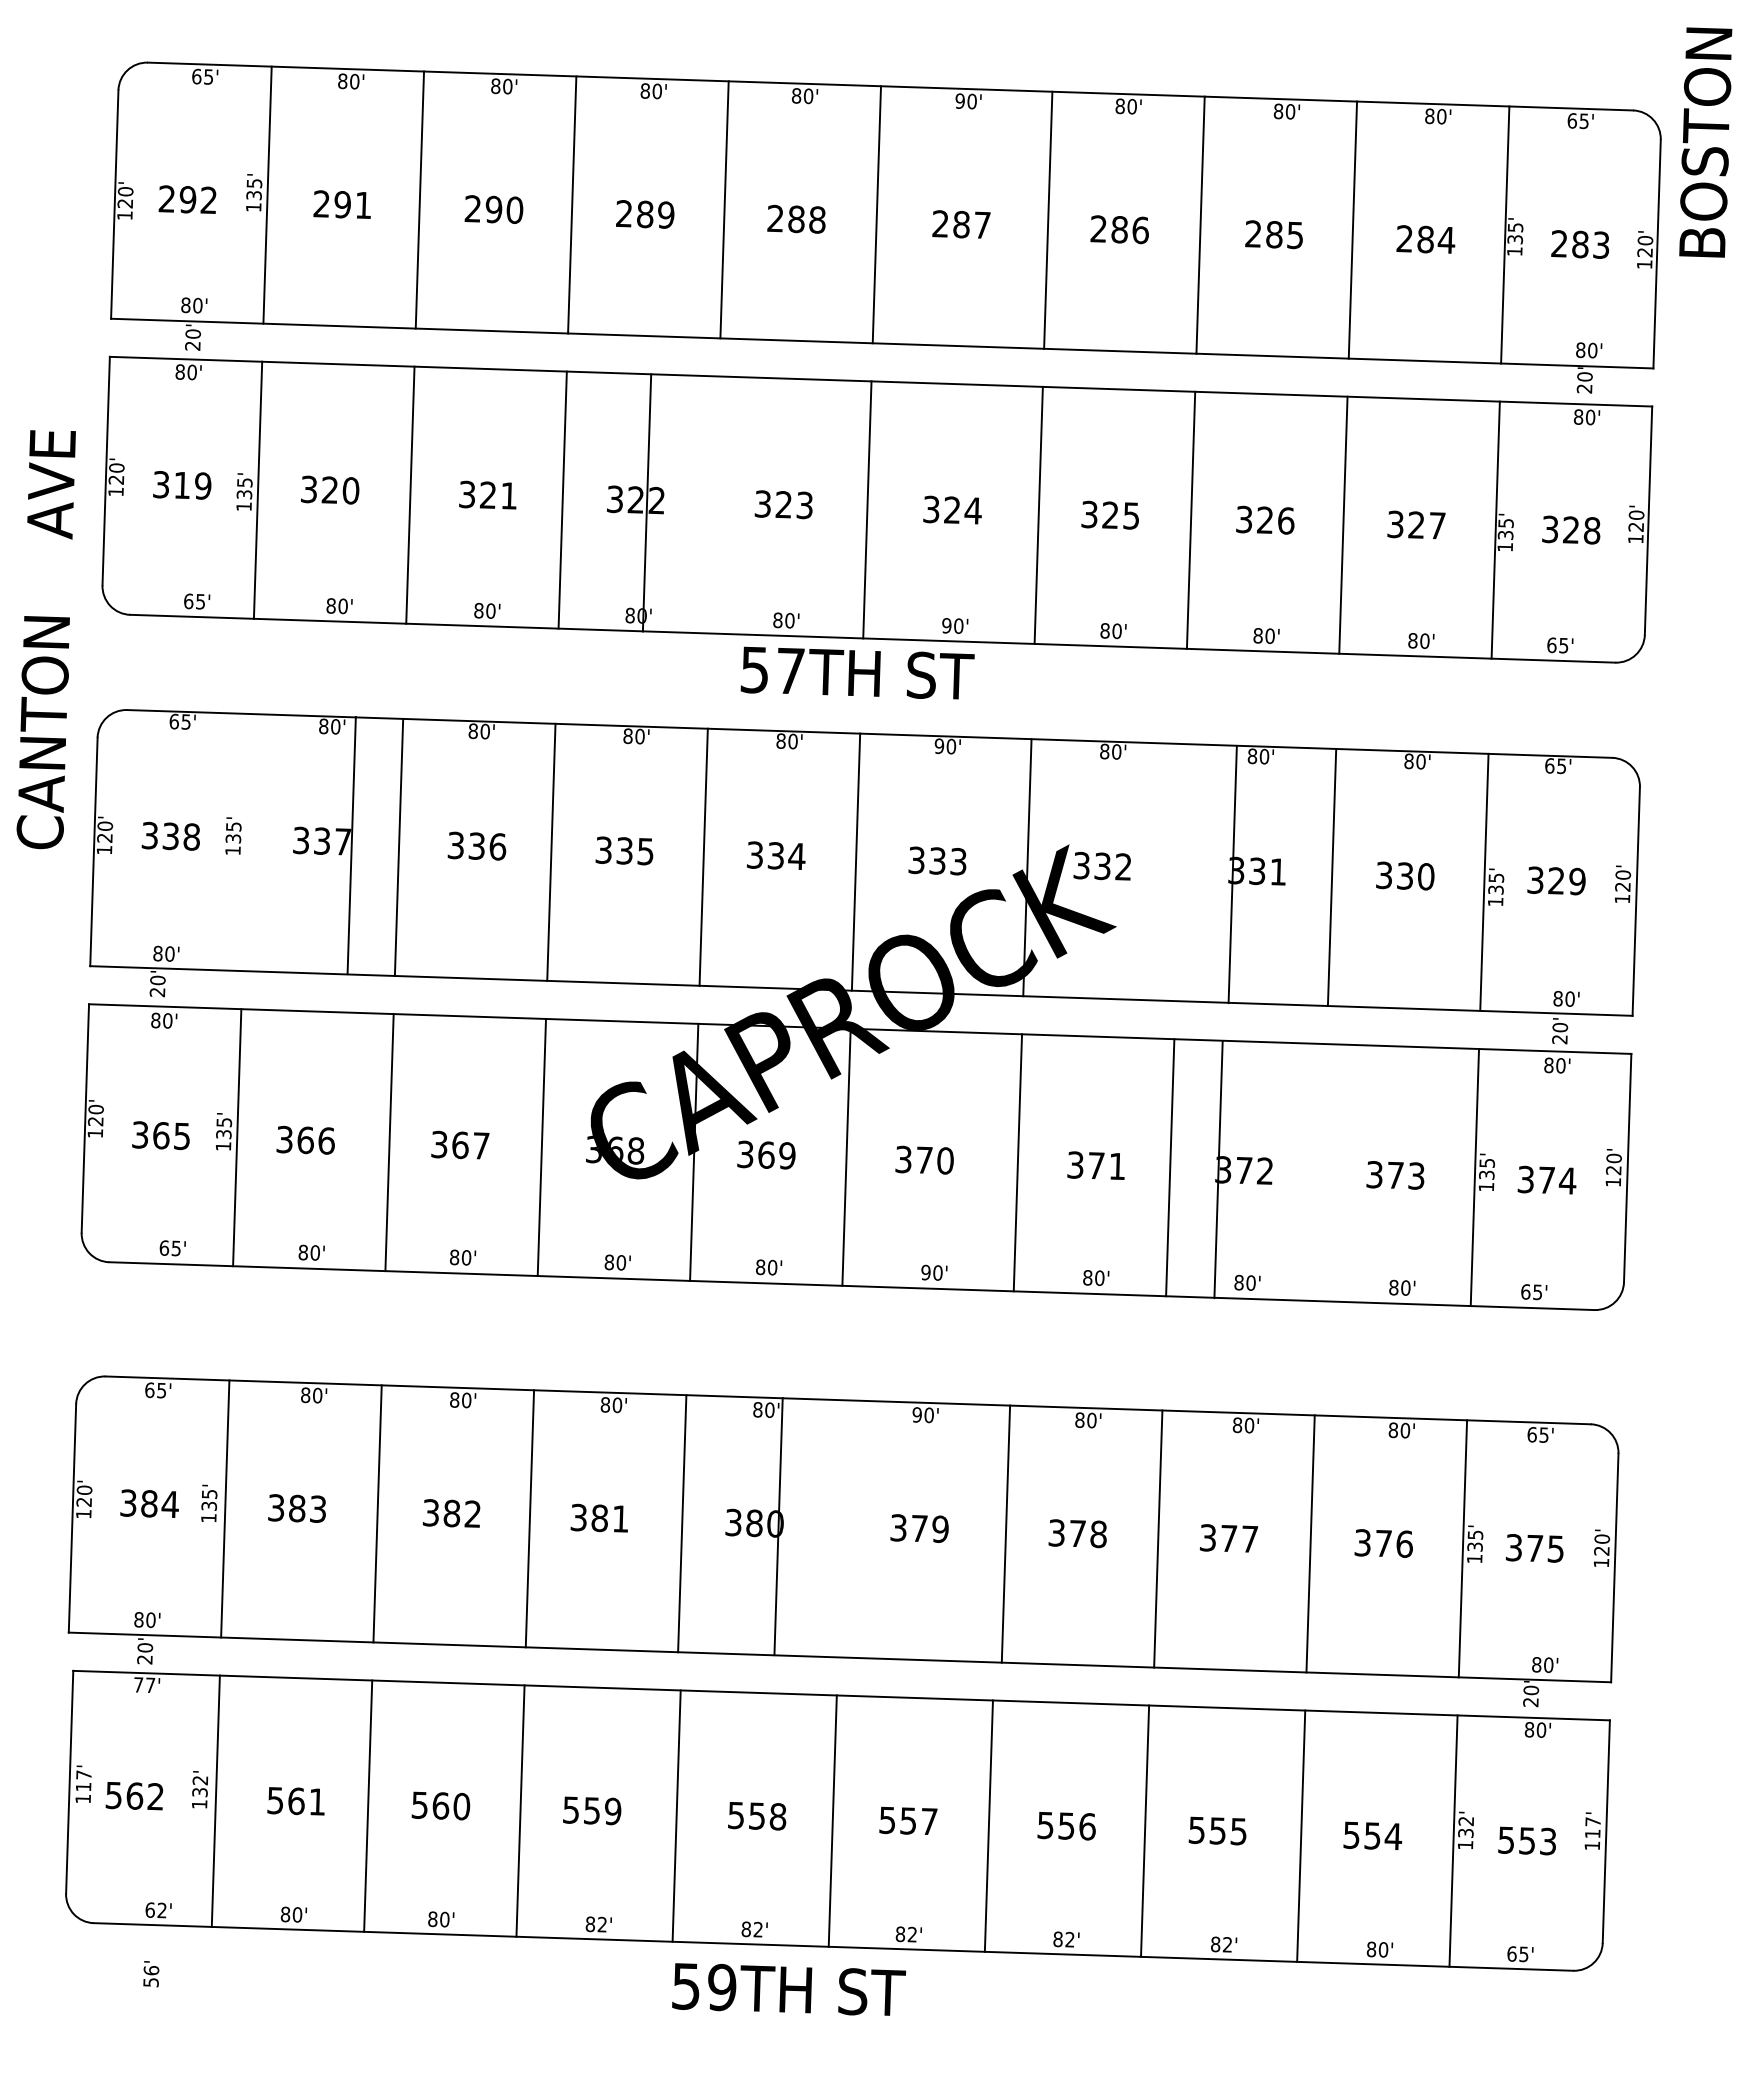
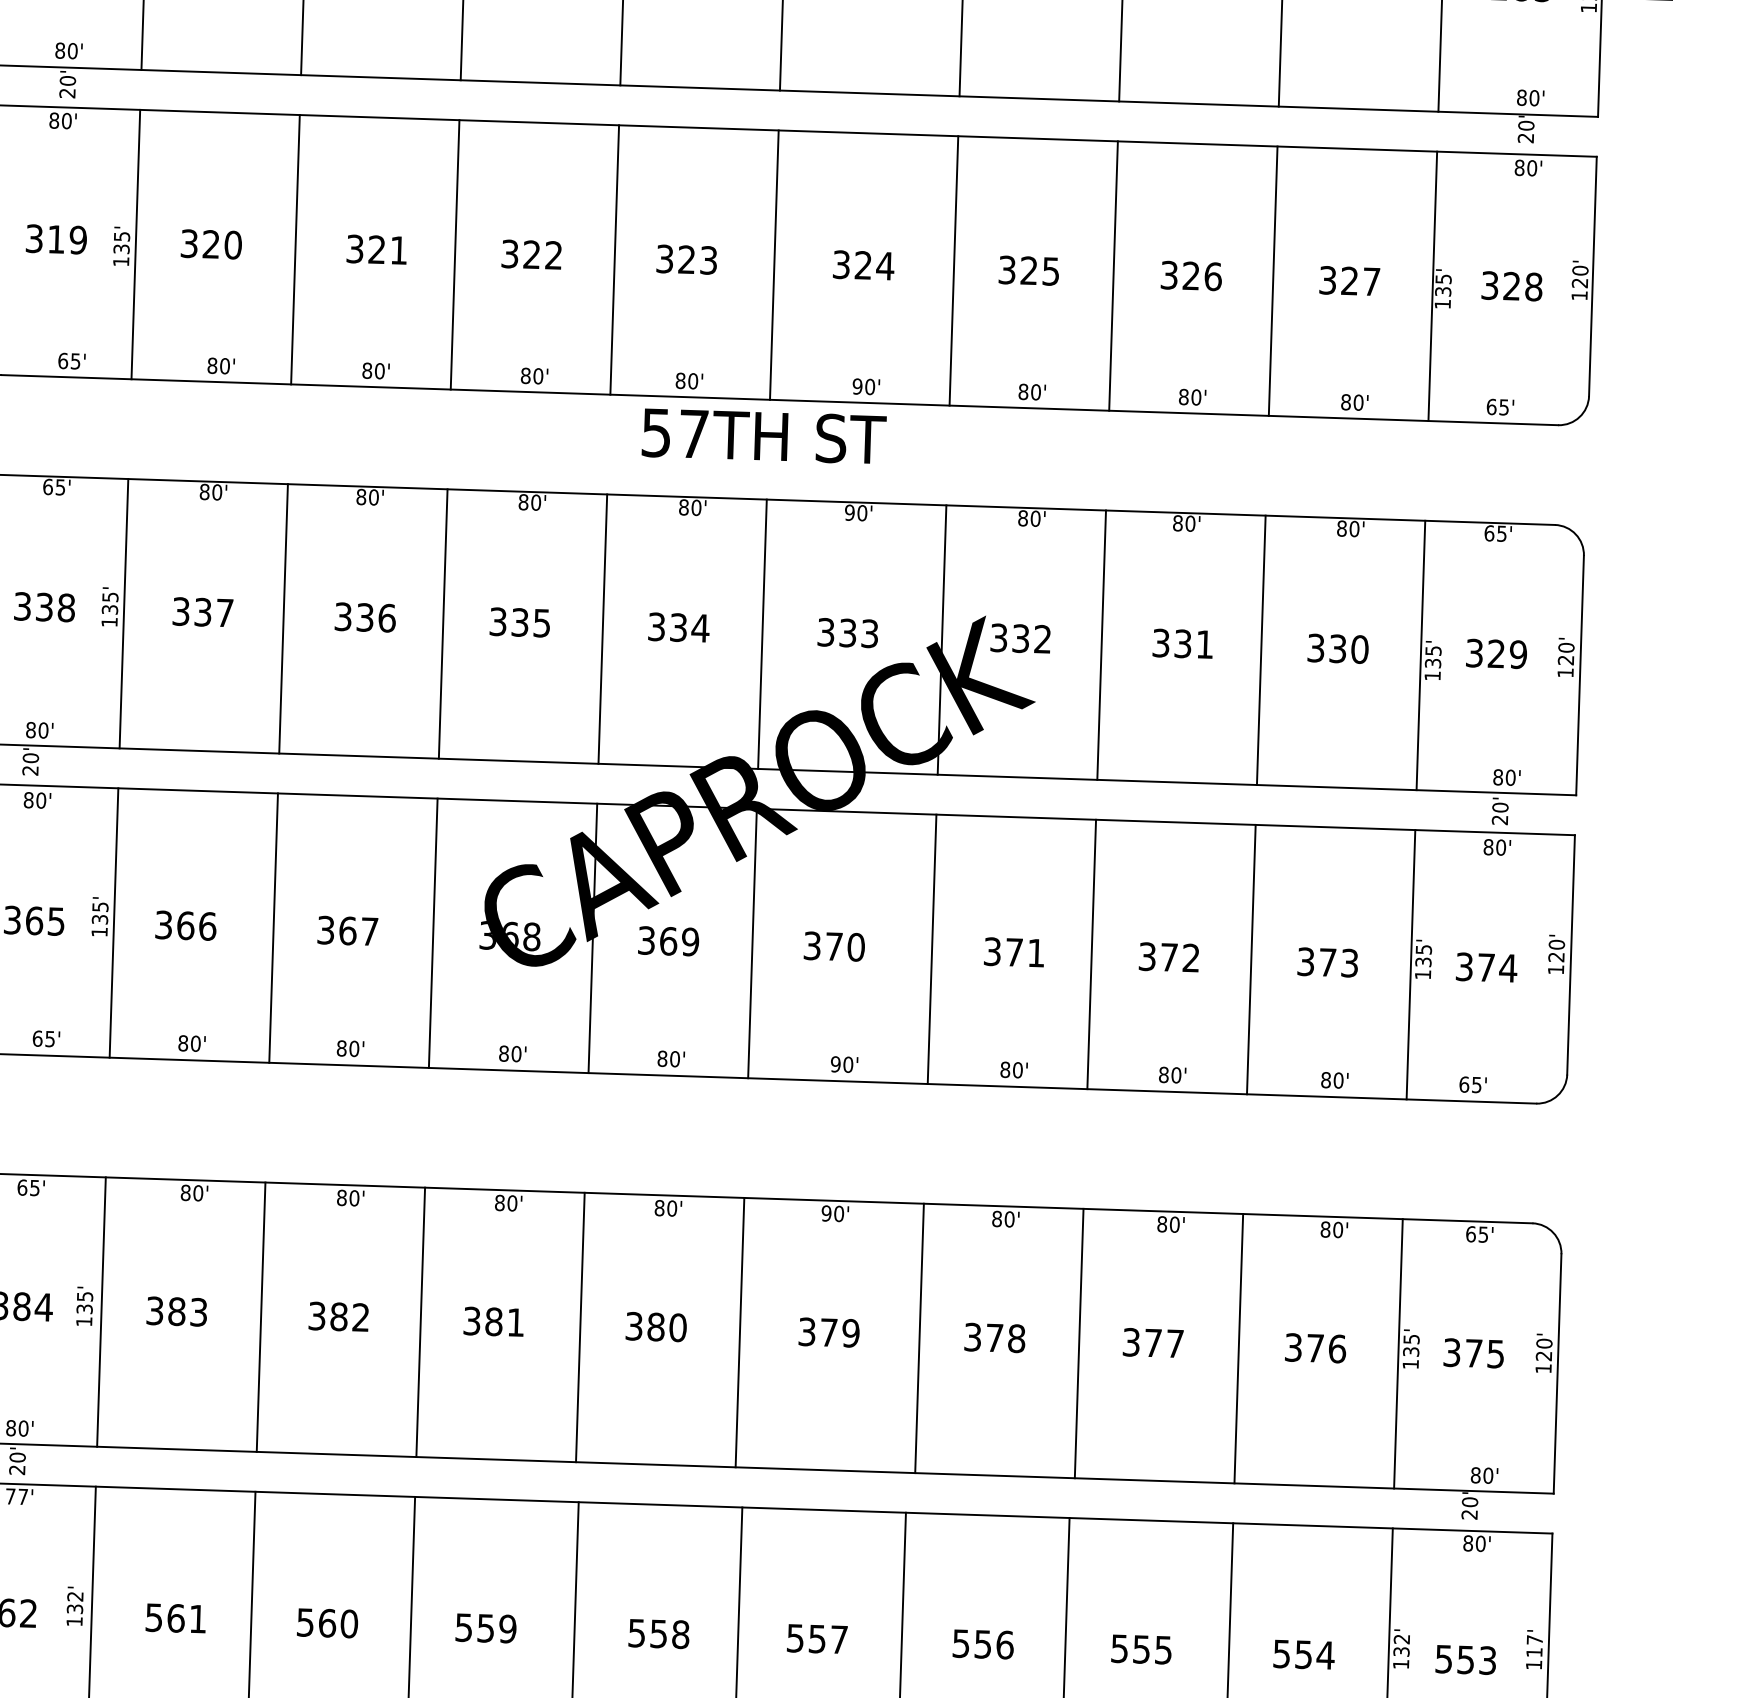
line: (646, 502) -> (614, 259), moved
line: (351, 845) -> (123, 613), moved
line: (1232, 874) -> (1101, 645), moved
line: (1218, 1169) -> (1251, 959), moved
line: (778, 1526) -> (739, 1332), moved

